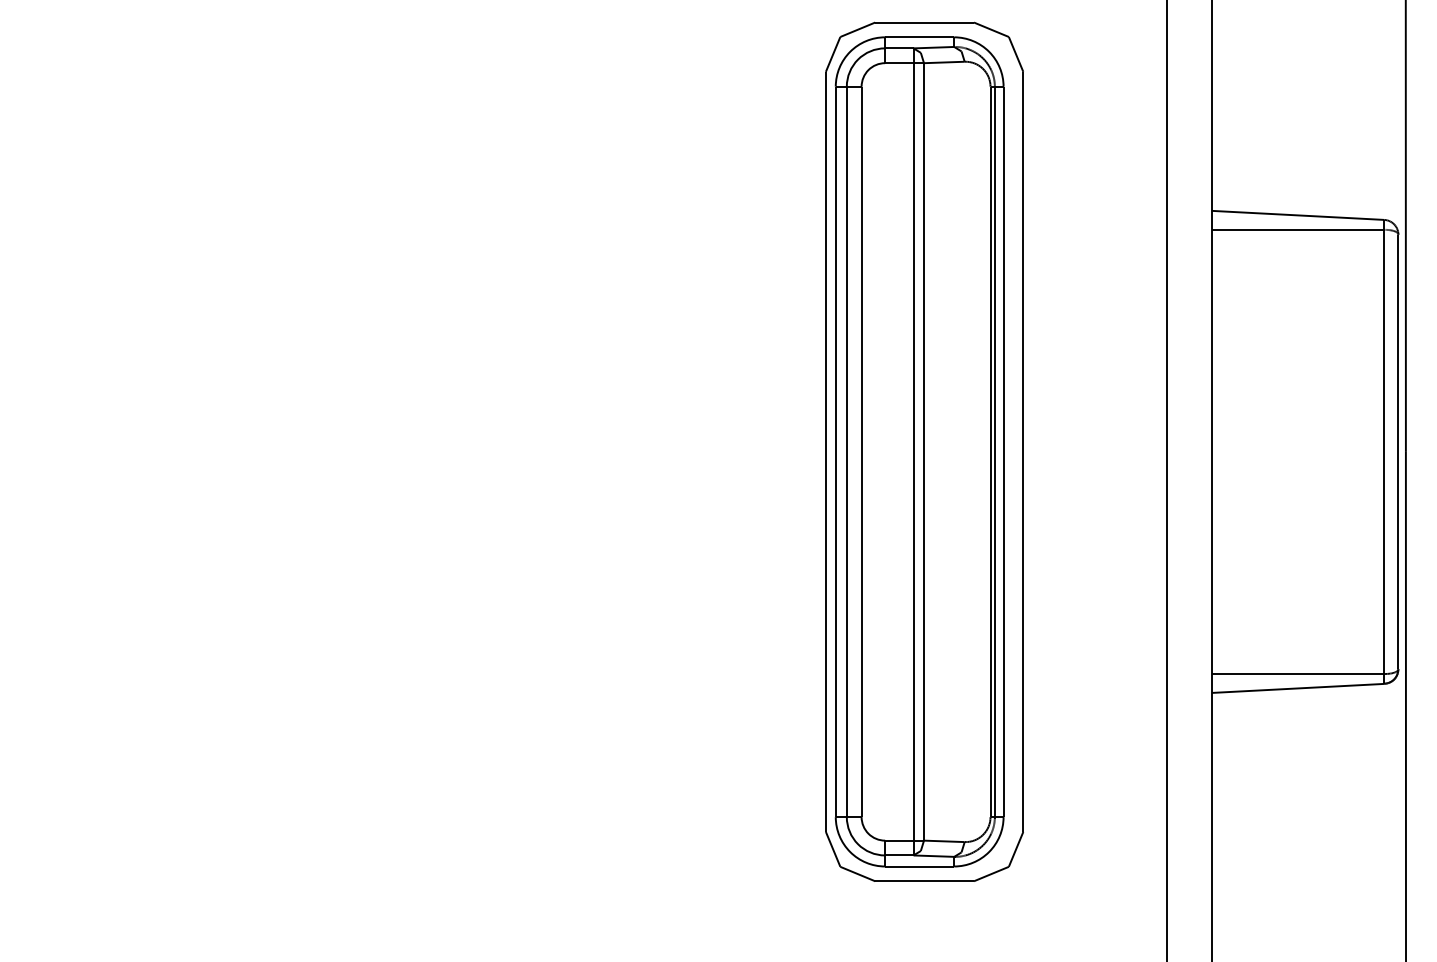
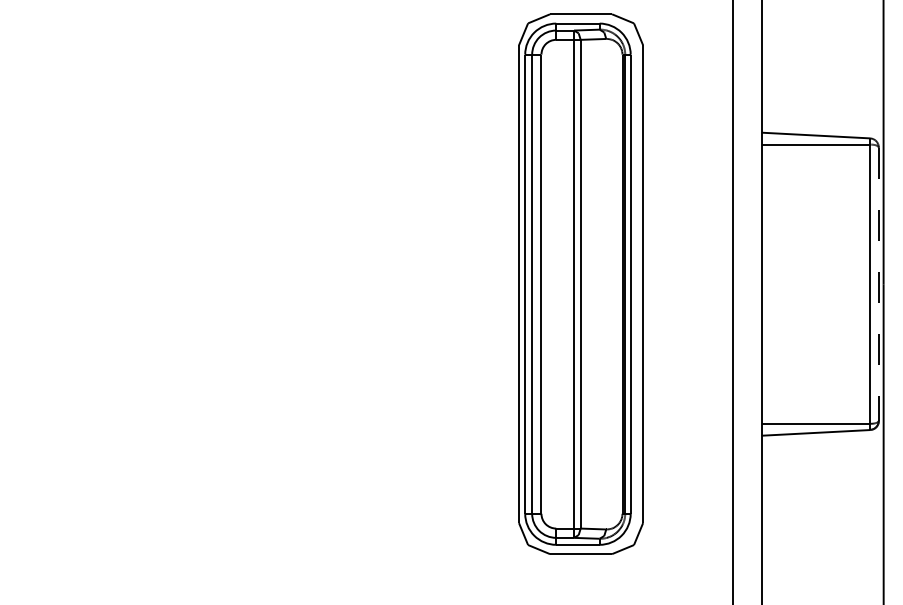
line: (1397, 452) -> (878, 284), solid -> dashed

